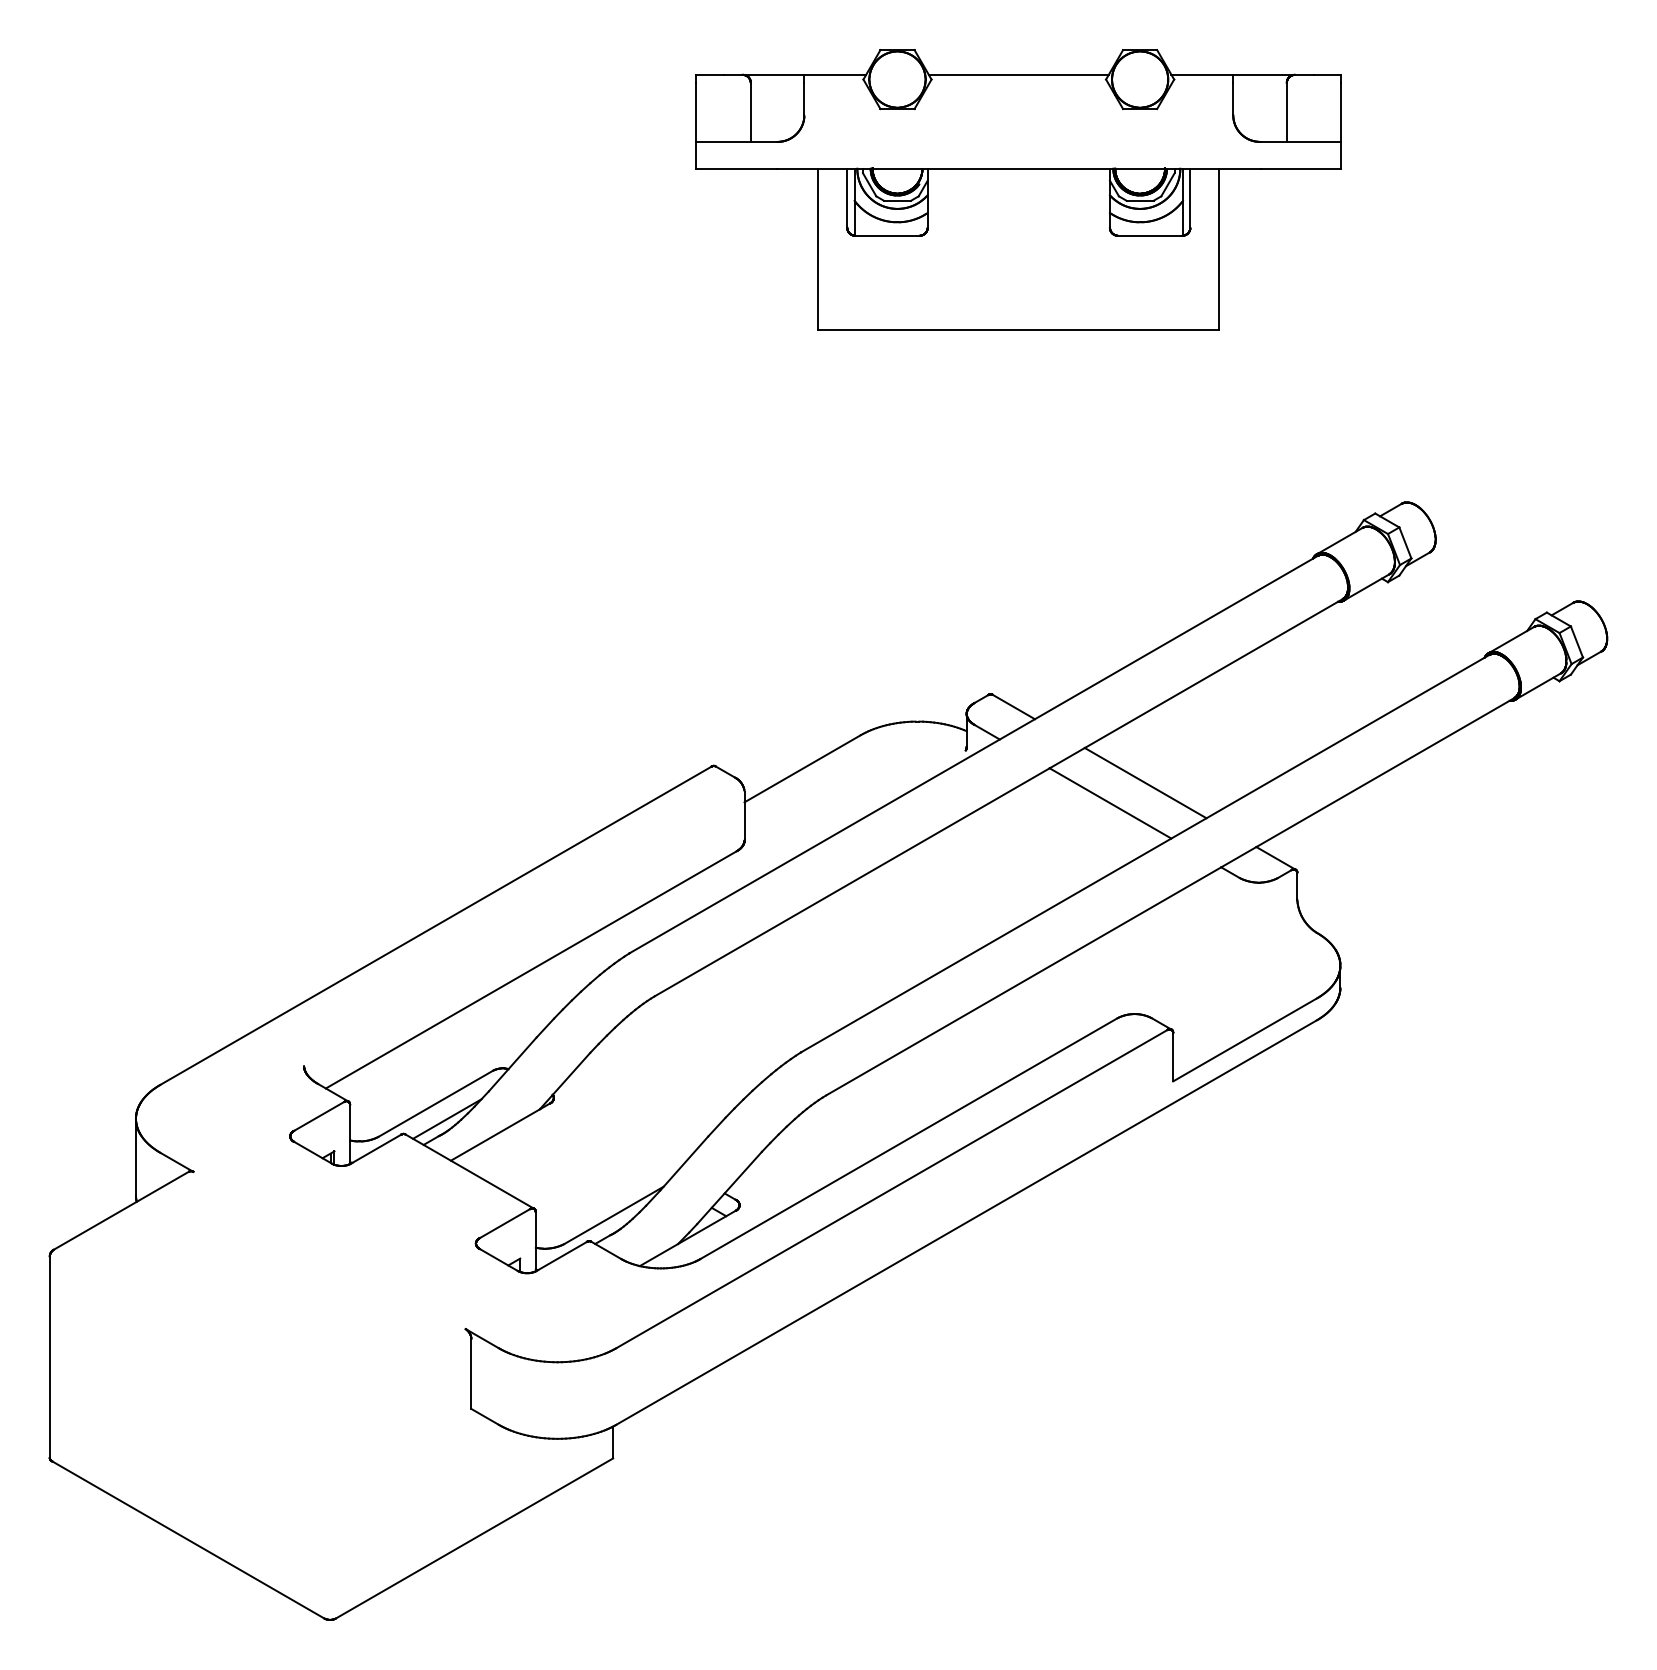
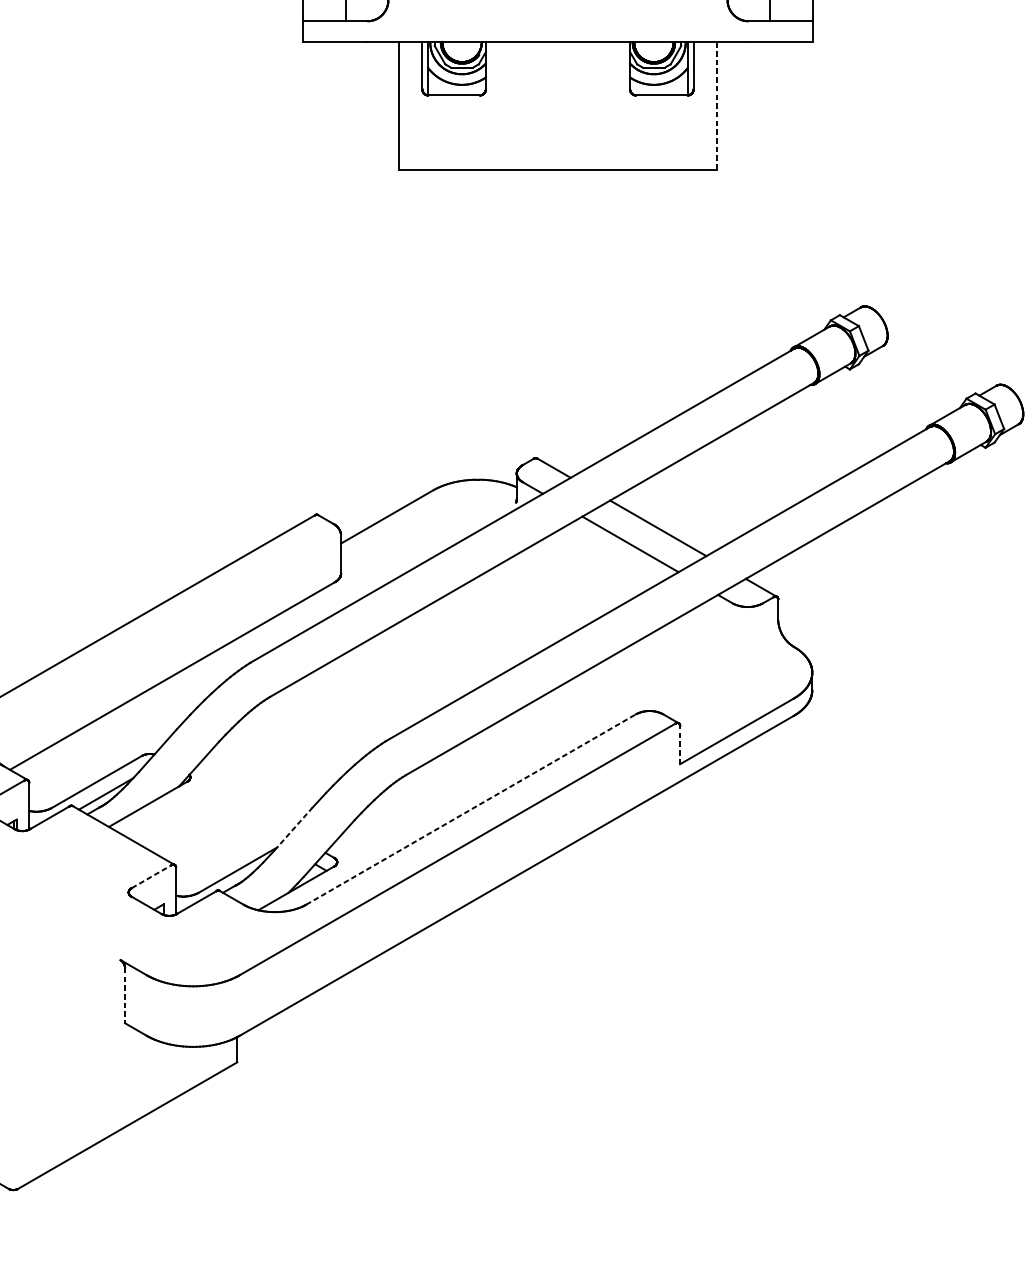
line: (1219, 248) -> (716, 105), solid -> dashed
line: (1173, 1056) -> (680, 744), solid -> dashed
line: (908, 1138) -> (470, 809), solid -> dashed
line: (684, 1163) -> (293, 829), solid -> dashed
line: (505, 1223) -> (152, 876), solid -> dashed
line: (471, 1374) -> (125, 996), solid -> dashed

